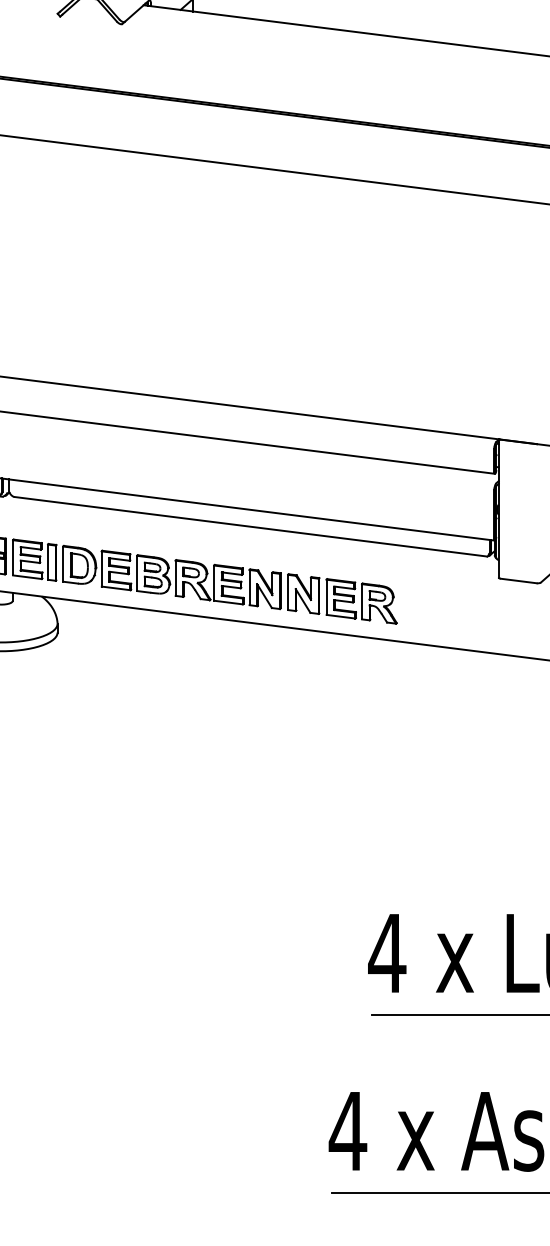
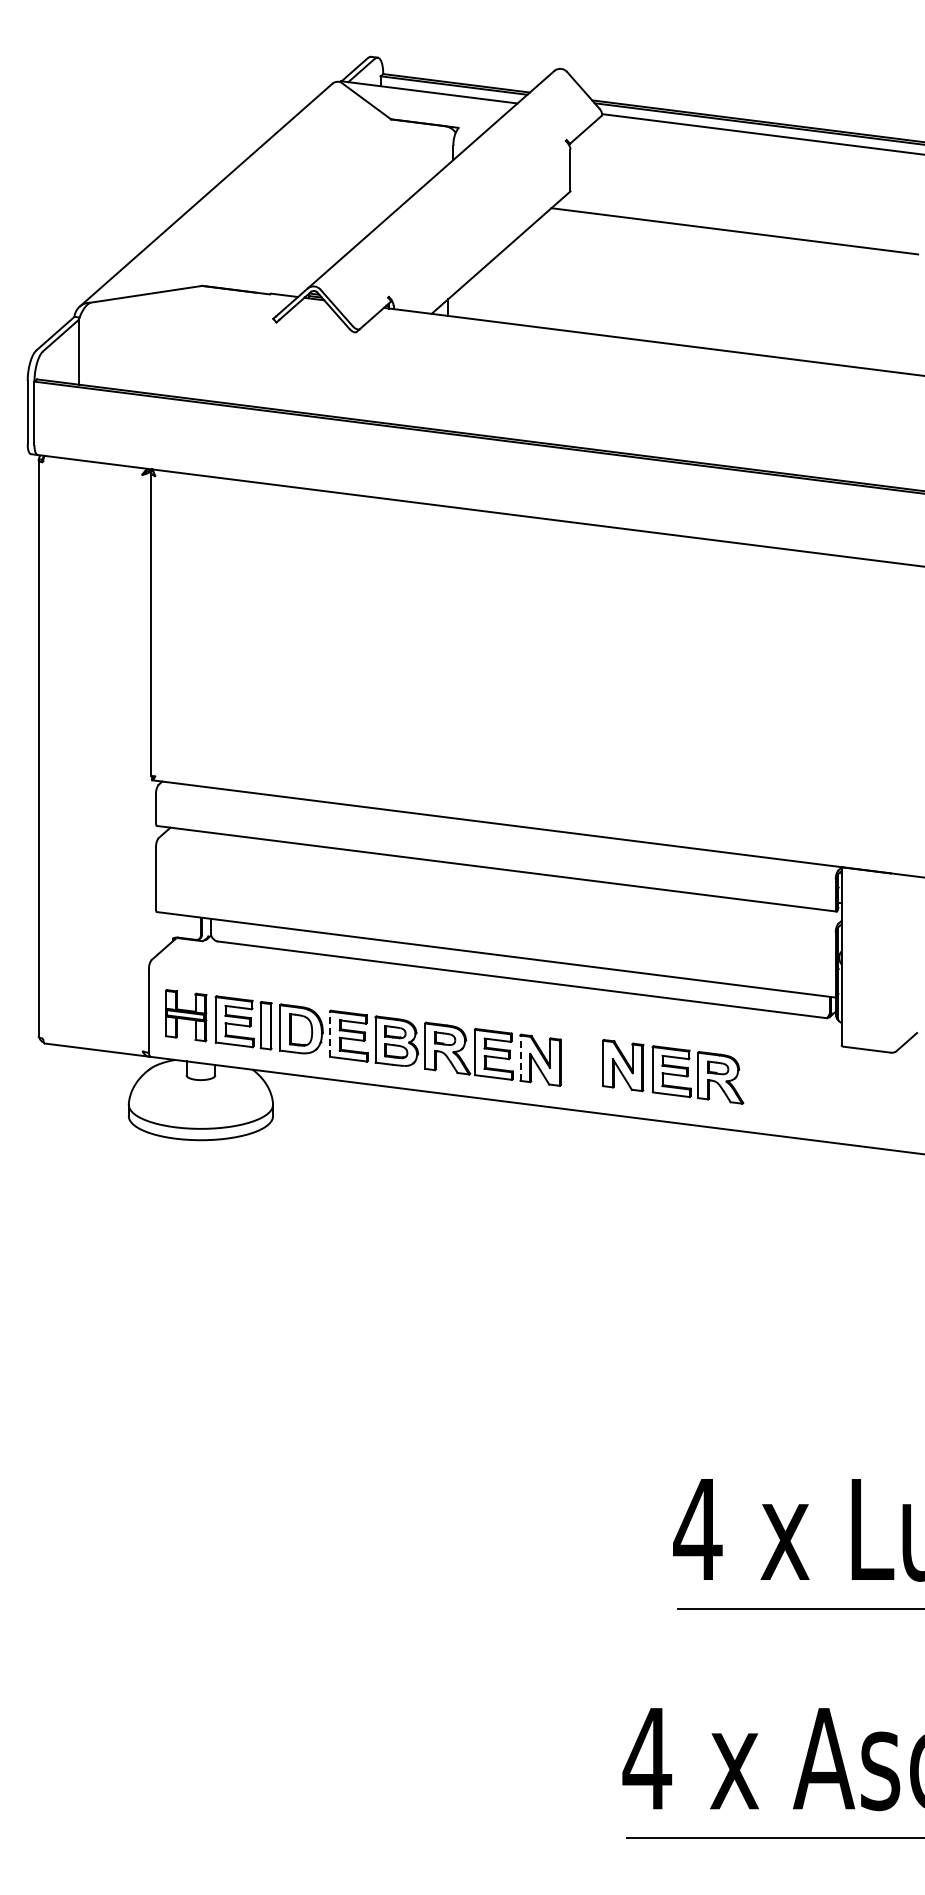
line: (102, 569) -> (330, 1034), solid -> dashed
line: (249, 587) -> (520, 1058), solid -> dashed
part: (342, 598) -> (673, 1071), moved

